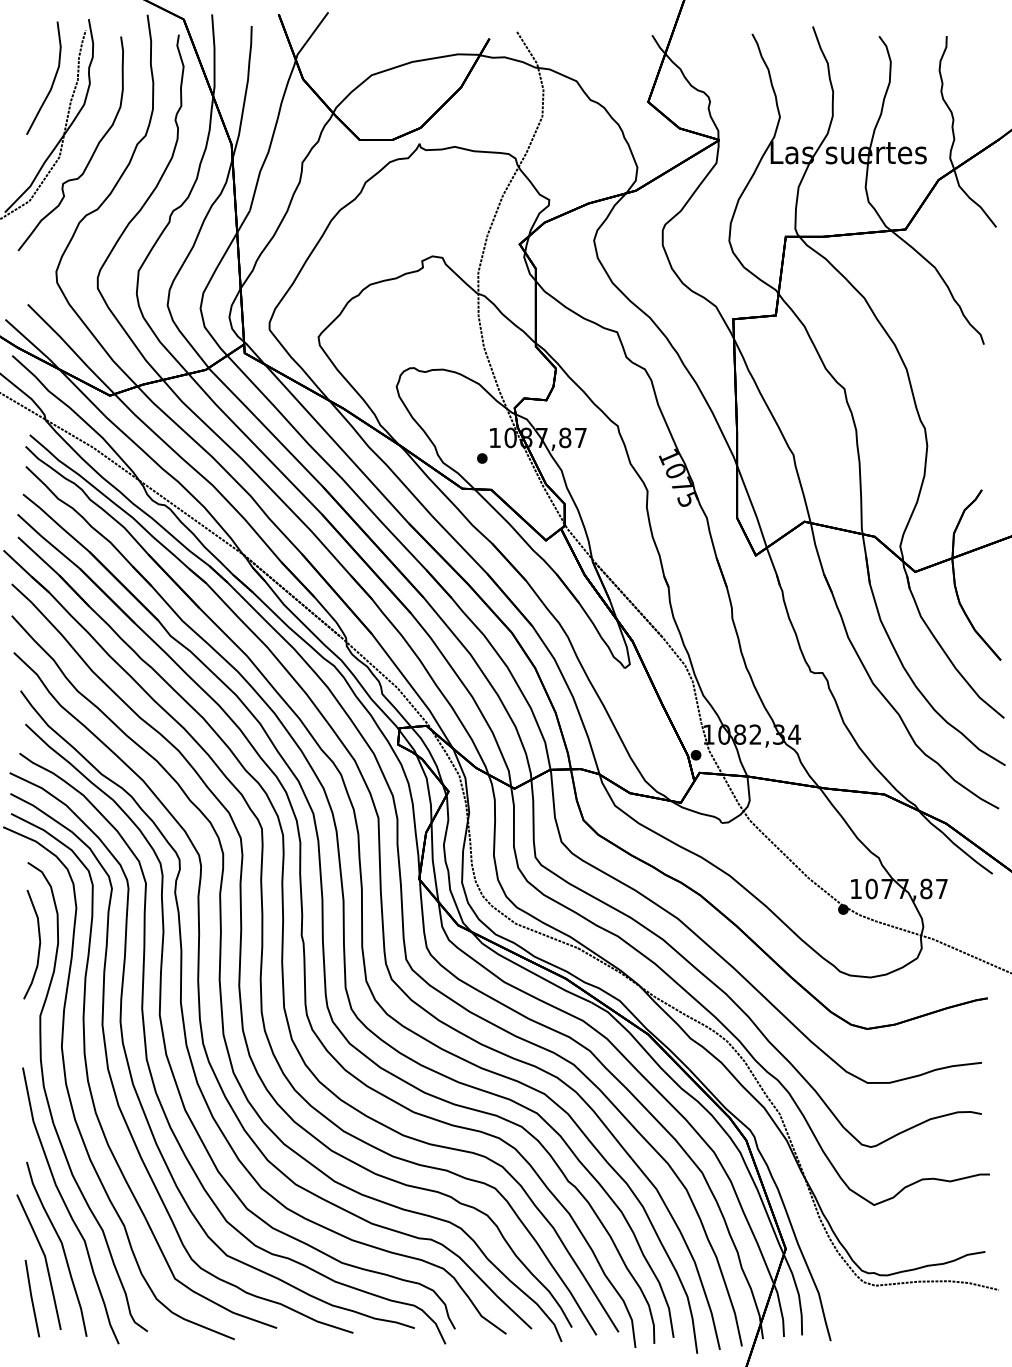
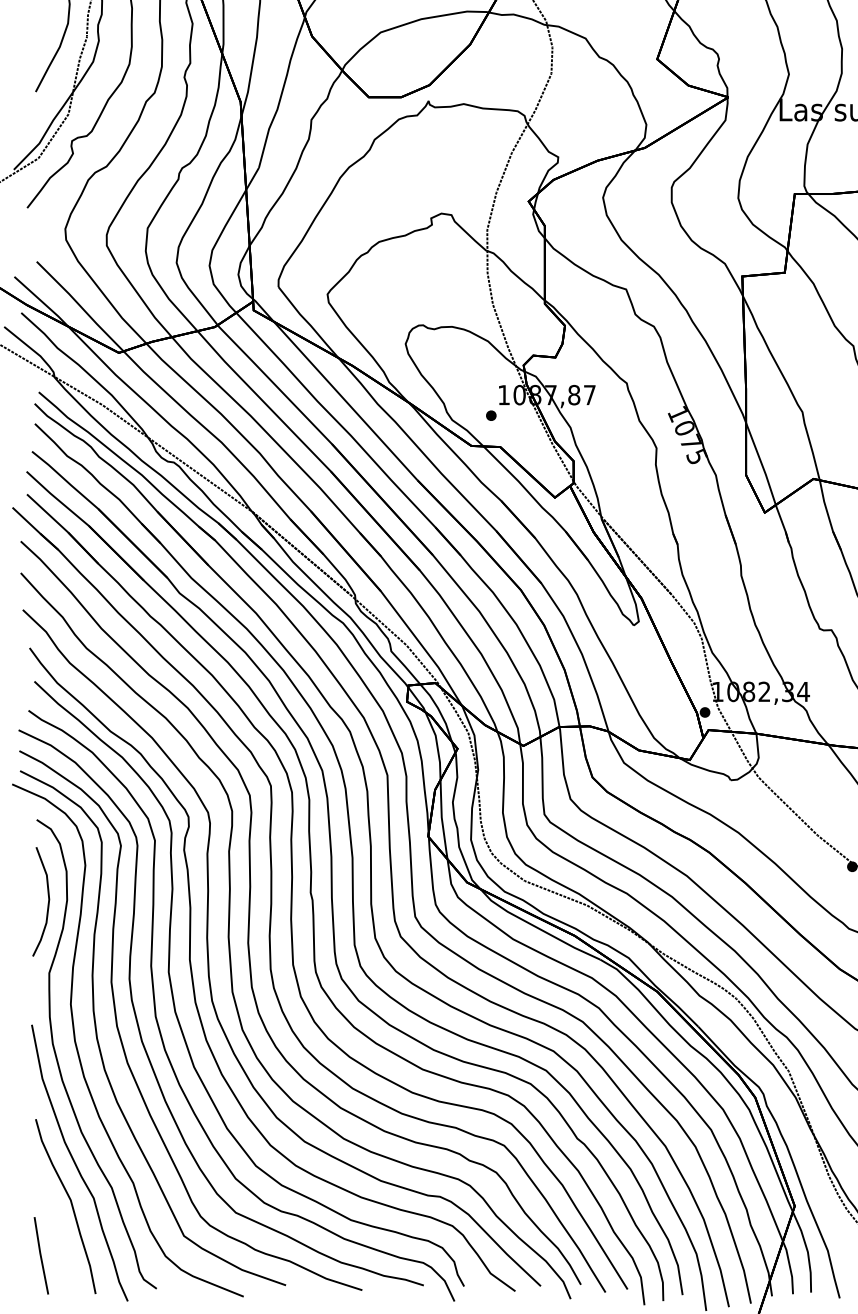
part: (44, 1259) -> (53, 1216), removed

